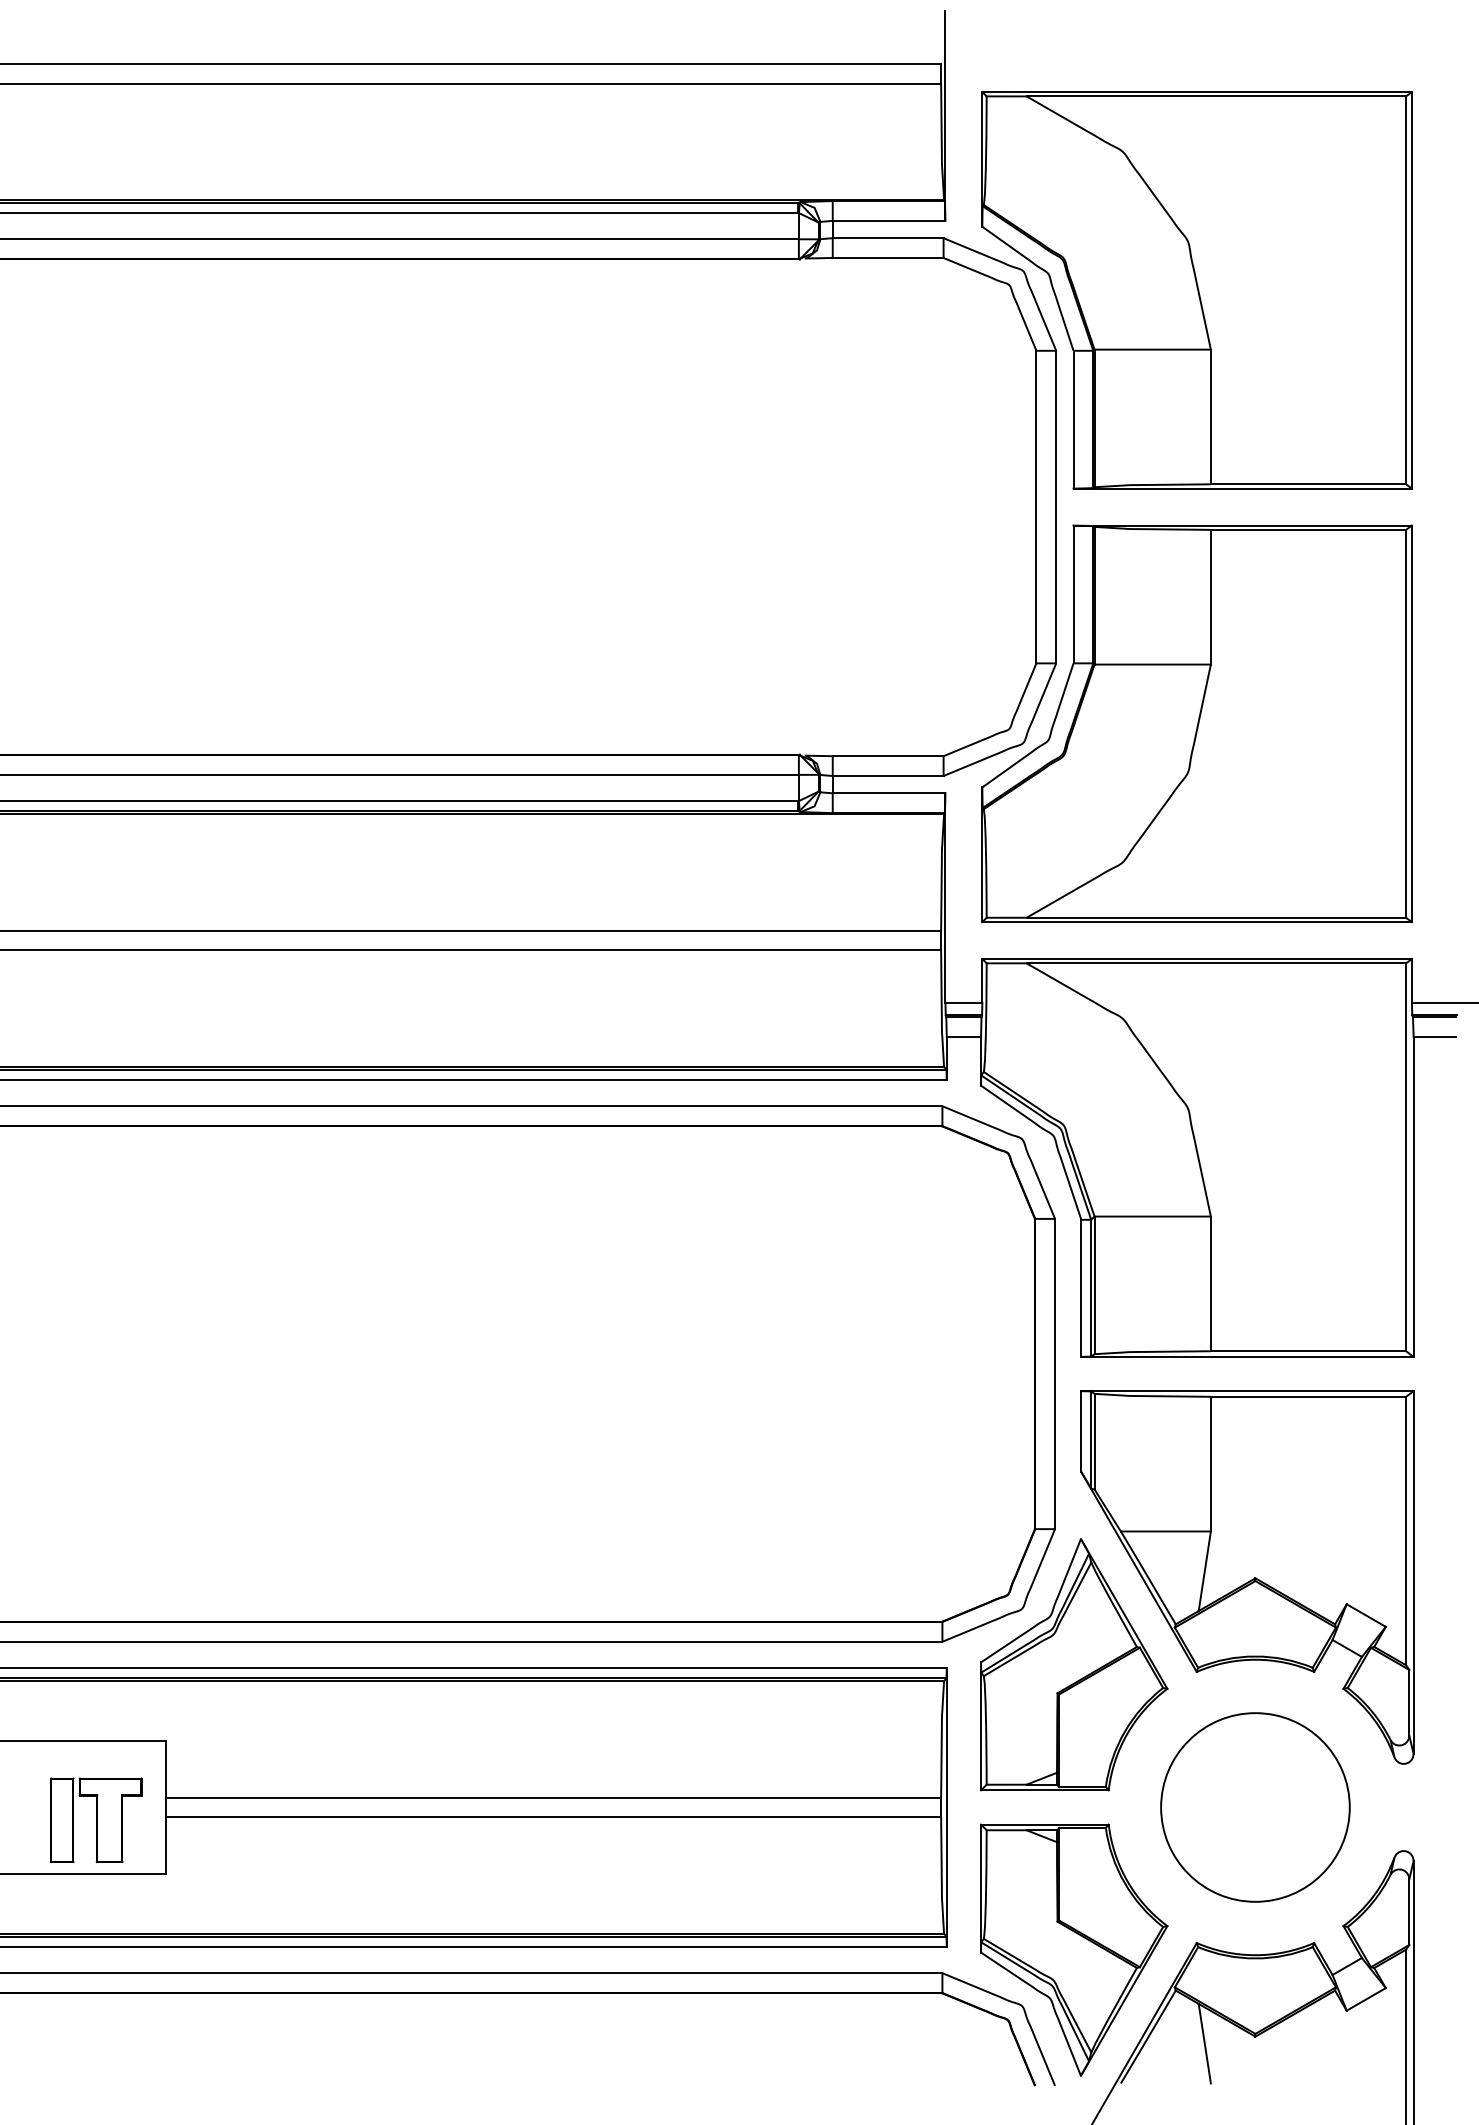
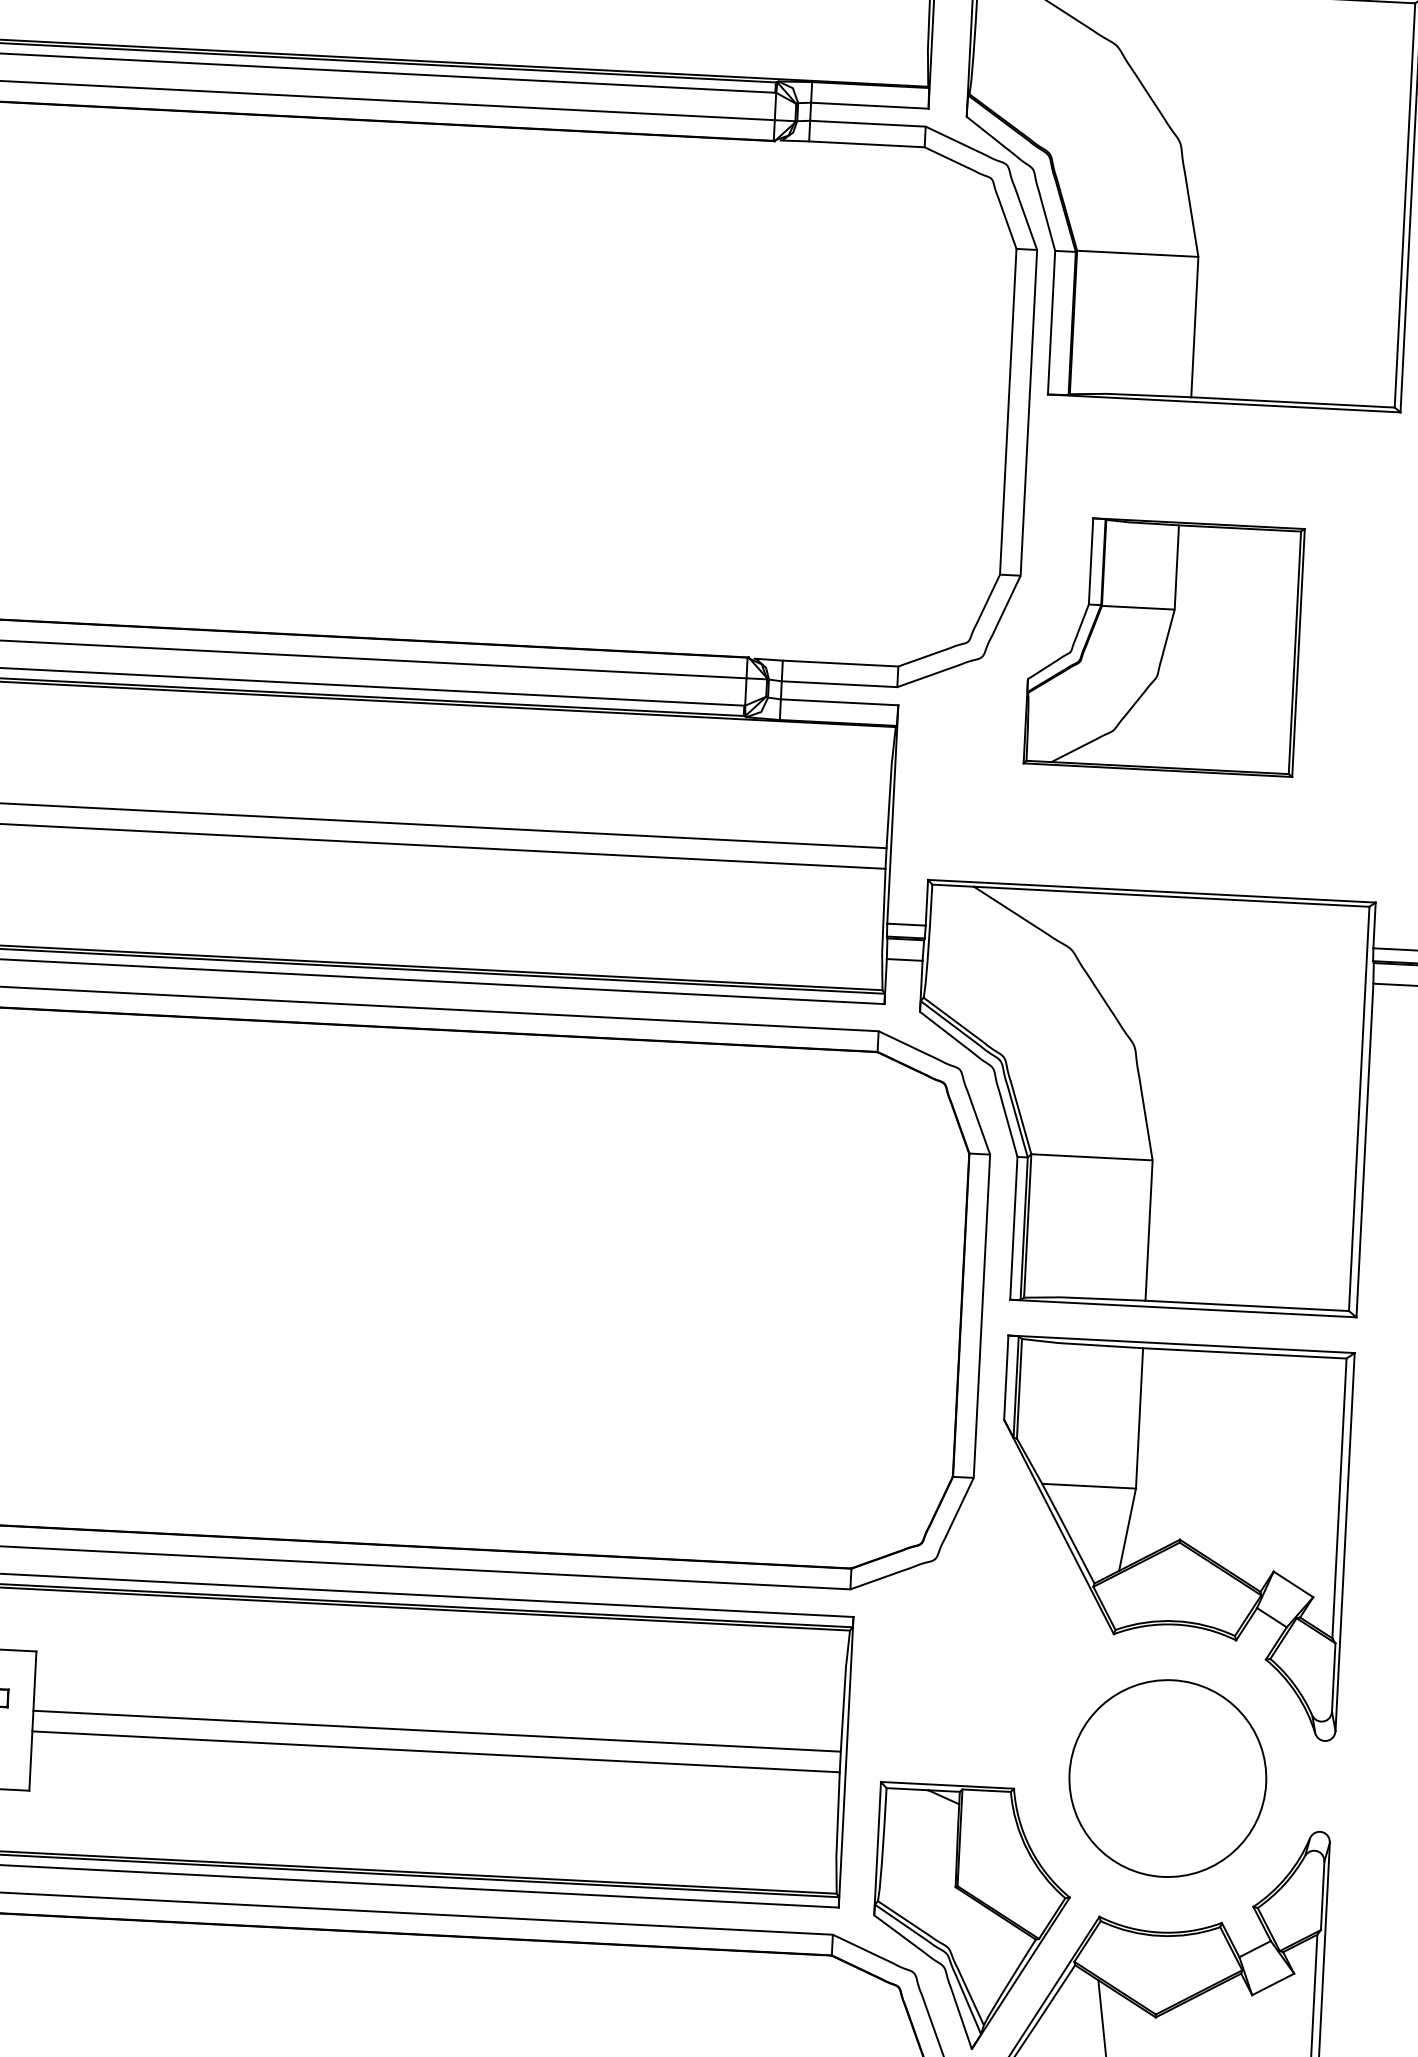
part: (1196, 723) -> (1163, 645), size x0.6
part: (1074, 1664) -> (986, 1620), removed

